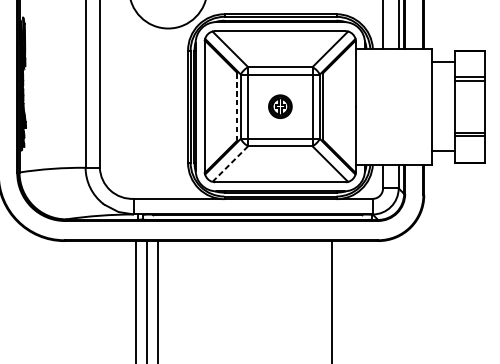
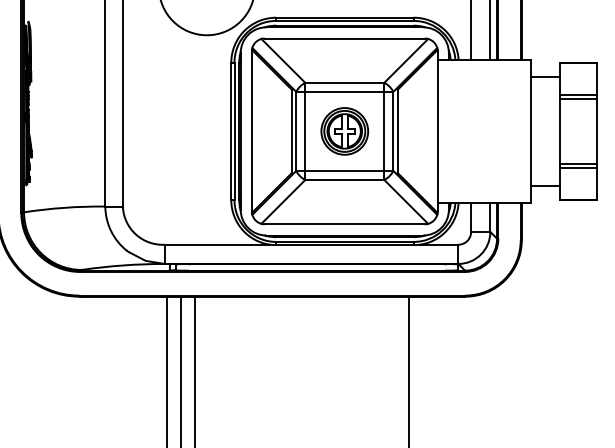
line: (236, 106) -> (291, 131), dashed -> solid
part: (280, 106) -> (344, 131), size x1.67
line: (230, 163) -> (283, 201), dashed -> solid

